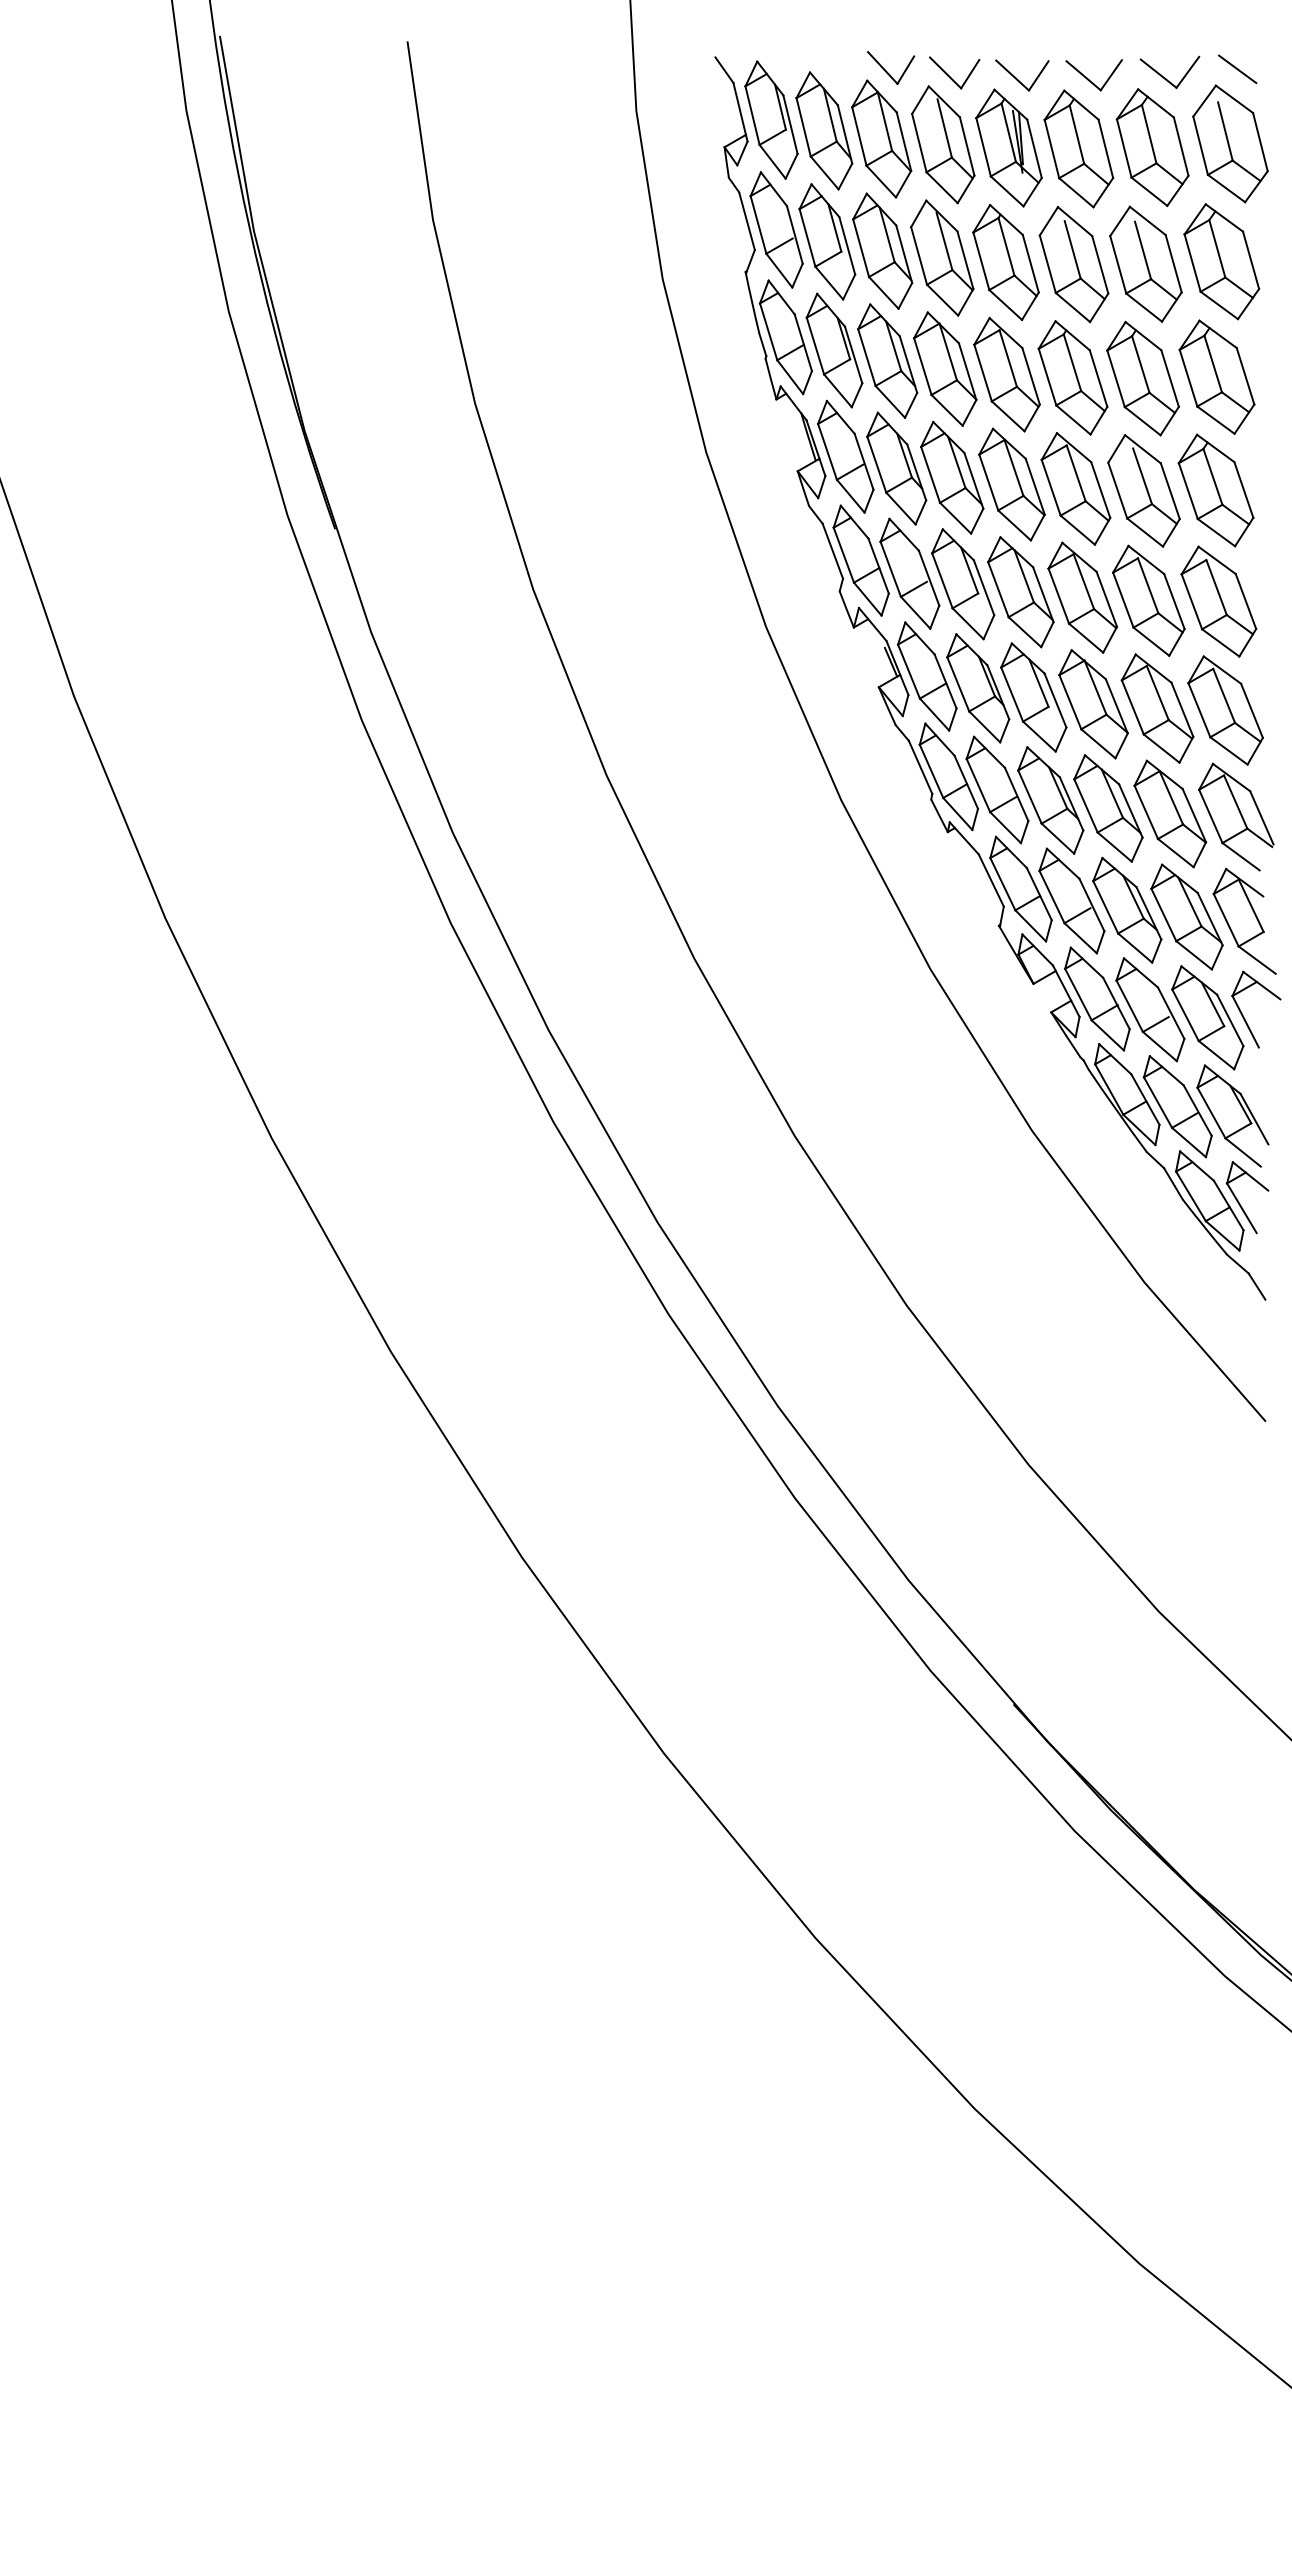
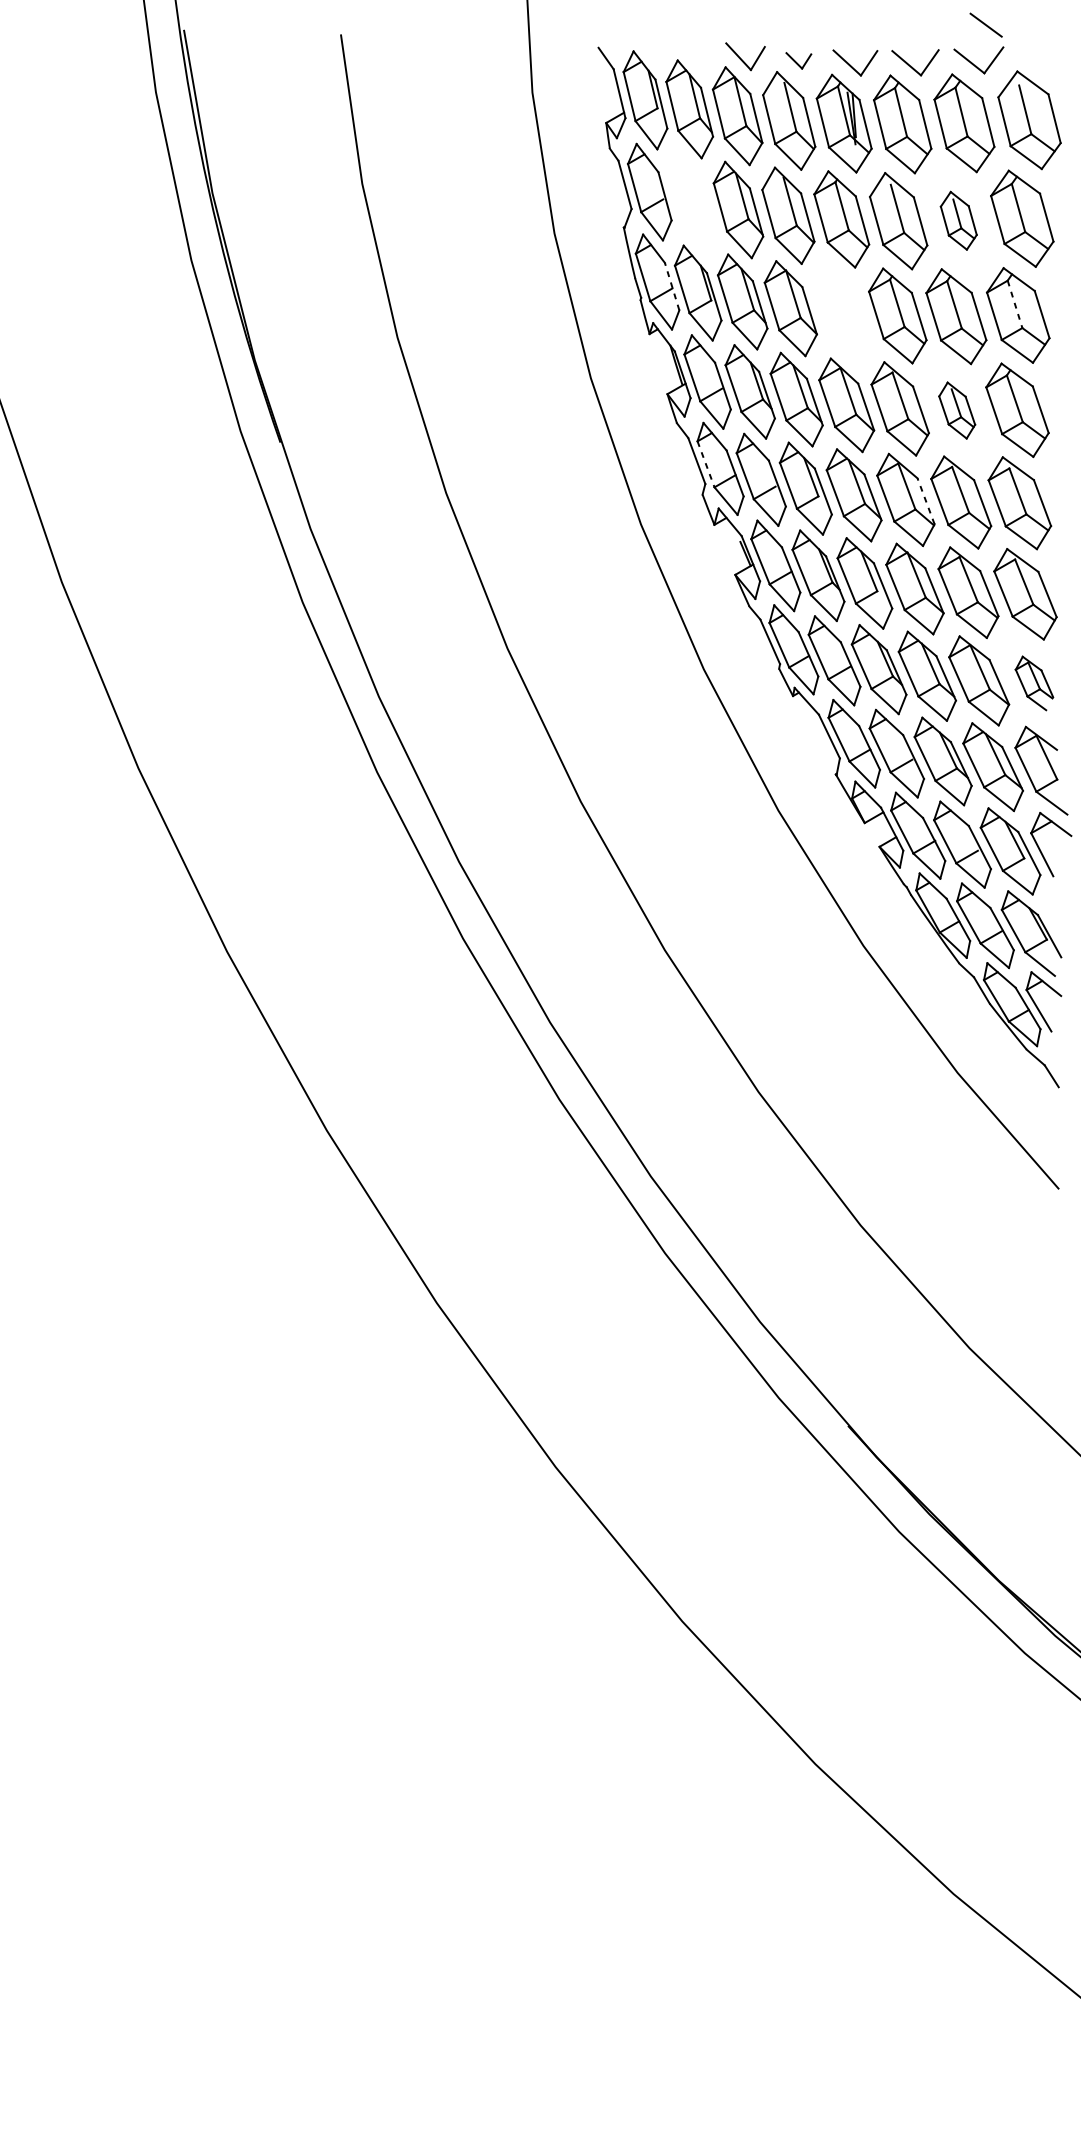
line: (1237, 69) -> (986, 25), moved
part: (954, 72) -> (798, 60), size x0.6
part: (827, 241) -> (692, 201), removed
part: (1145, 263) -> (958, 220), size x0.6
line: (803, 342) -> (672, 286), solid -> dashed
line: (1213, 364) -> (1015, 304), solid -> dashed
part: (1006, 374) -> (842, 313), removed
part: (1143, 490) -> (956, 410), size x0.6
line: (844, 555) -> (706, 464), solid -> dashed
line: (1106, 598) -> (925, 500), solid -> dashed
part: (1236, 816) -> (1034, 682), size x0.6

